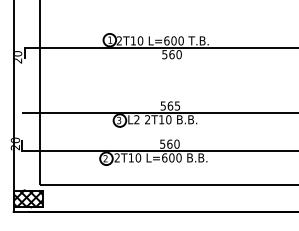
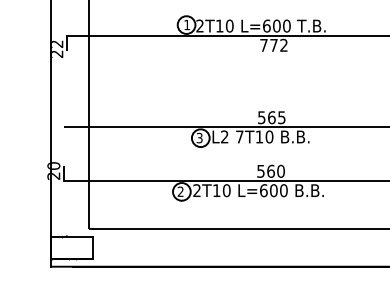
text: (18, 53) -> (58, 43), 20 -> 22
text: (171, 54) -> (273, 45), 560 -> 772
text: (147, 119) -> (239, 136), 2T10 -> 7T10
hatch: (28, 198) -> (72, 247), removed

